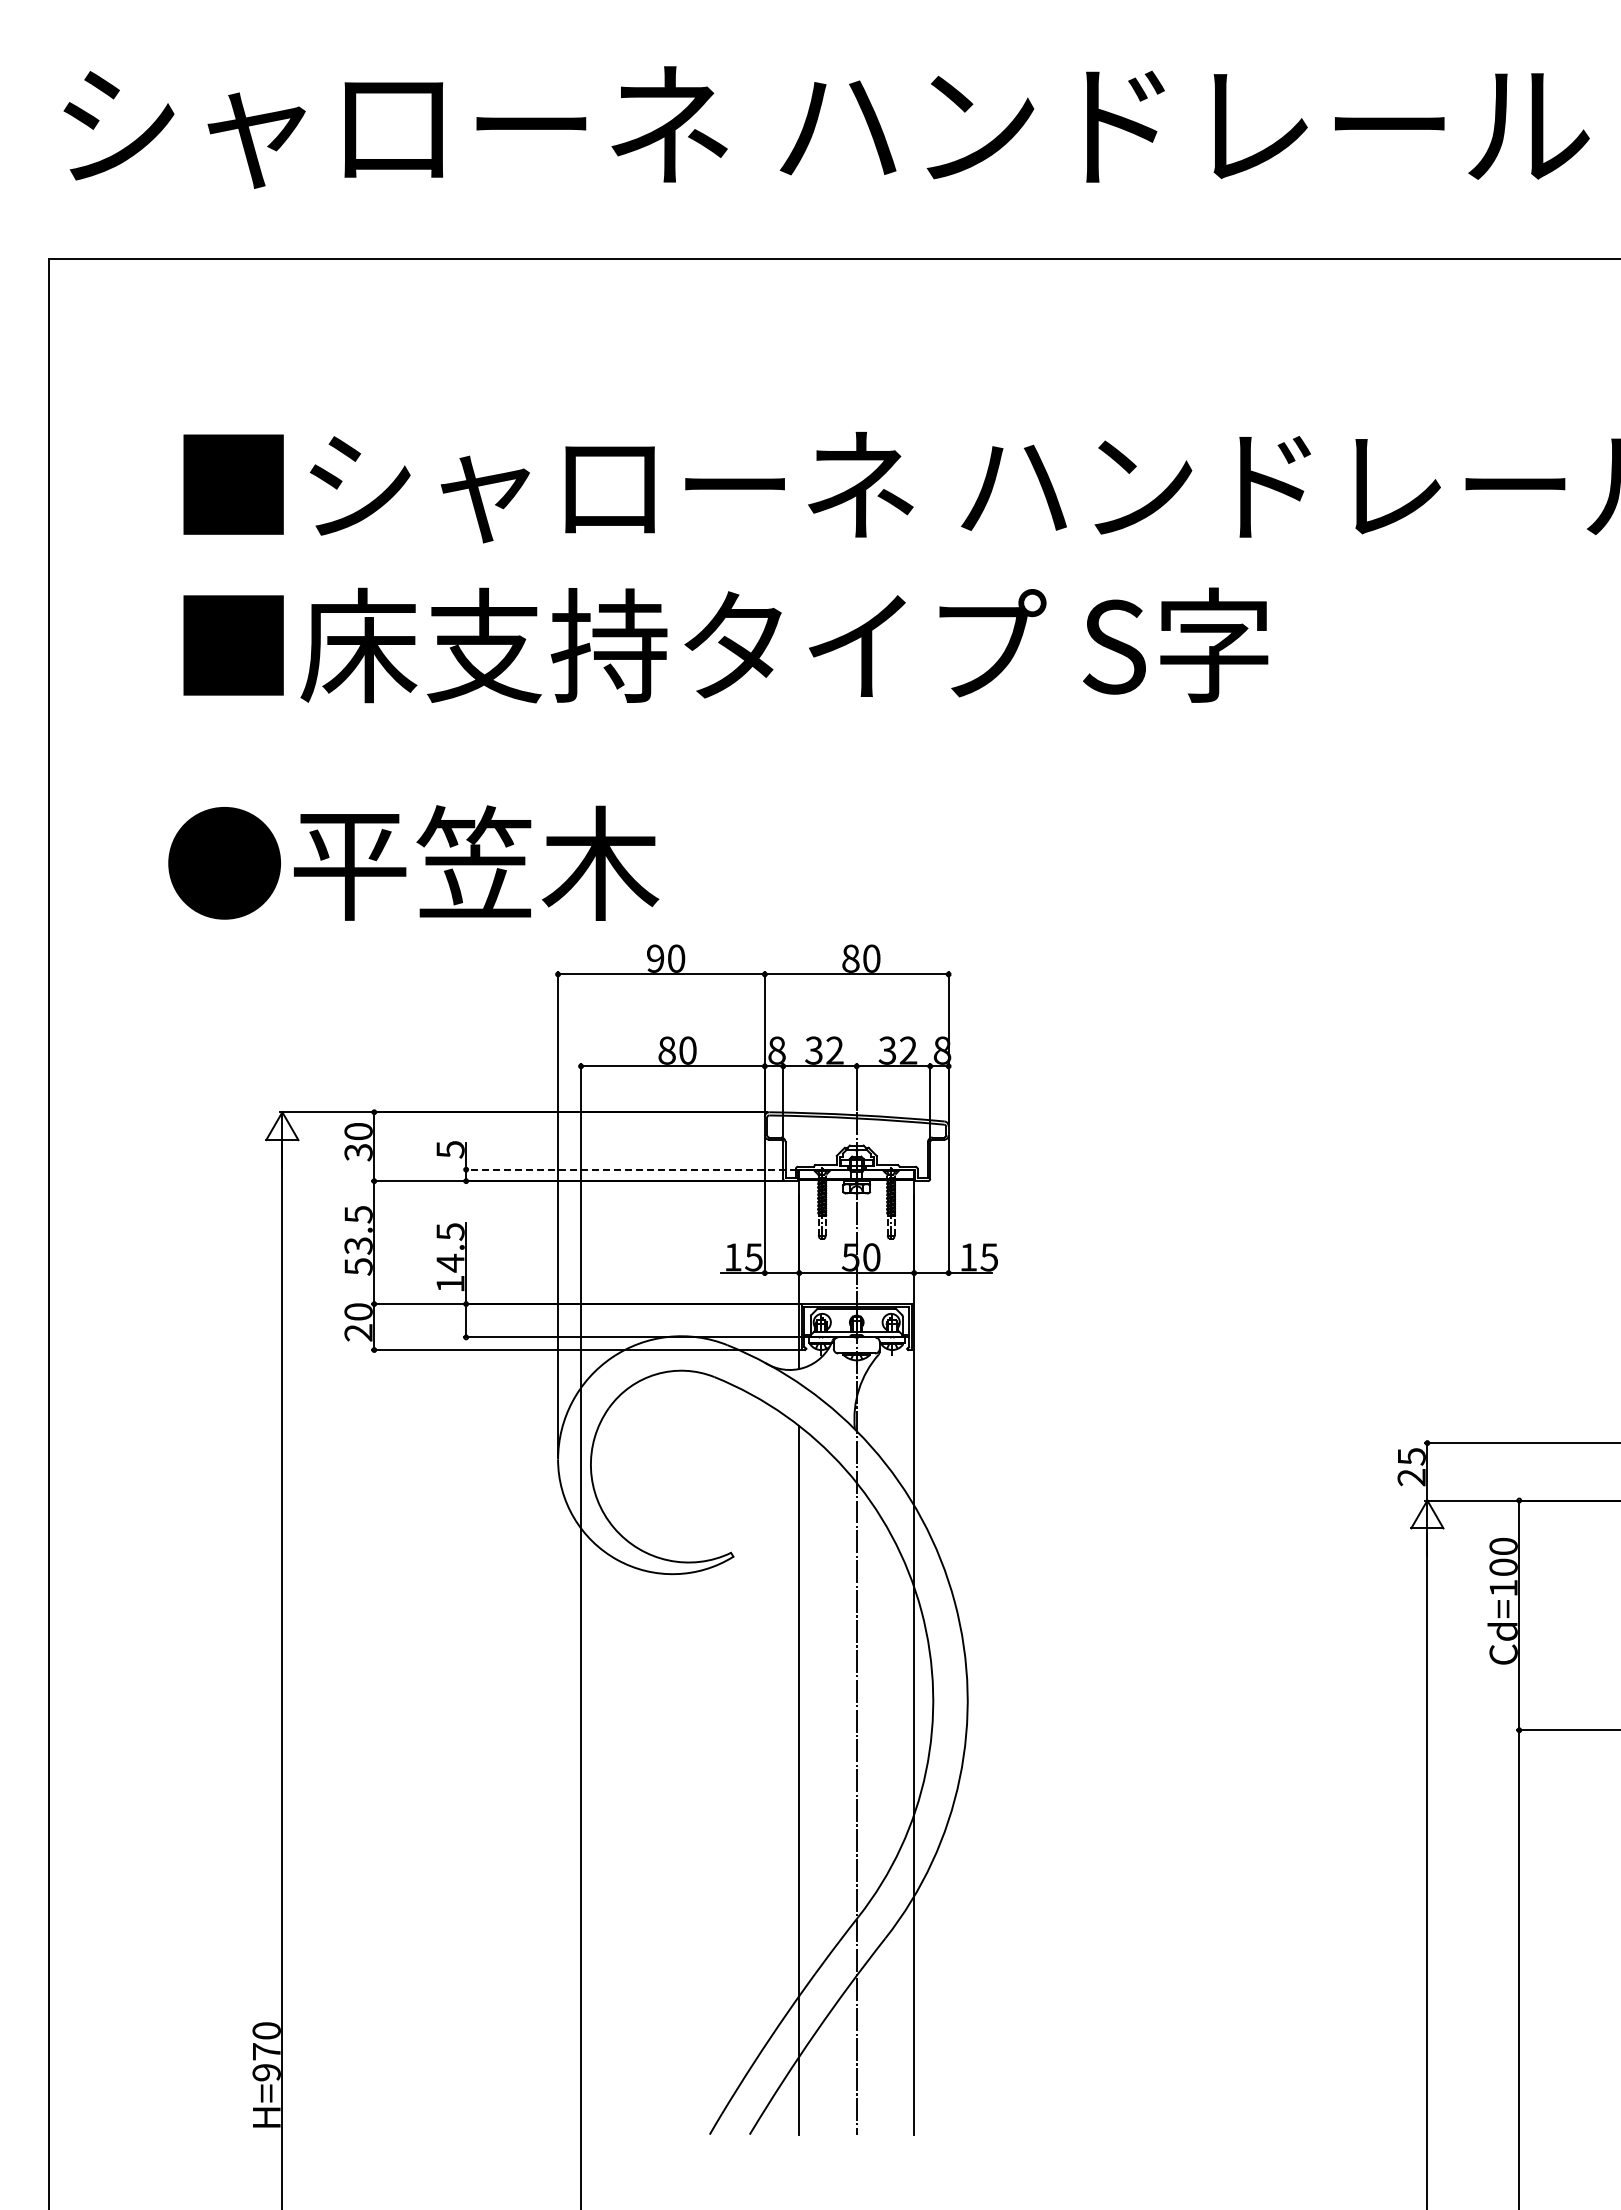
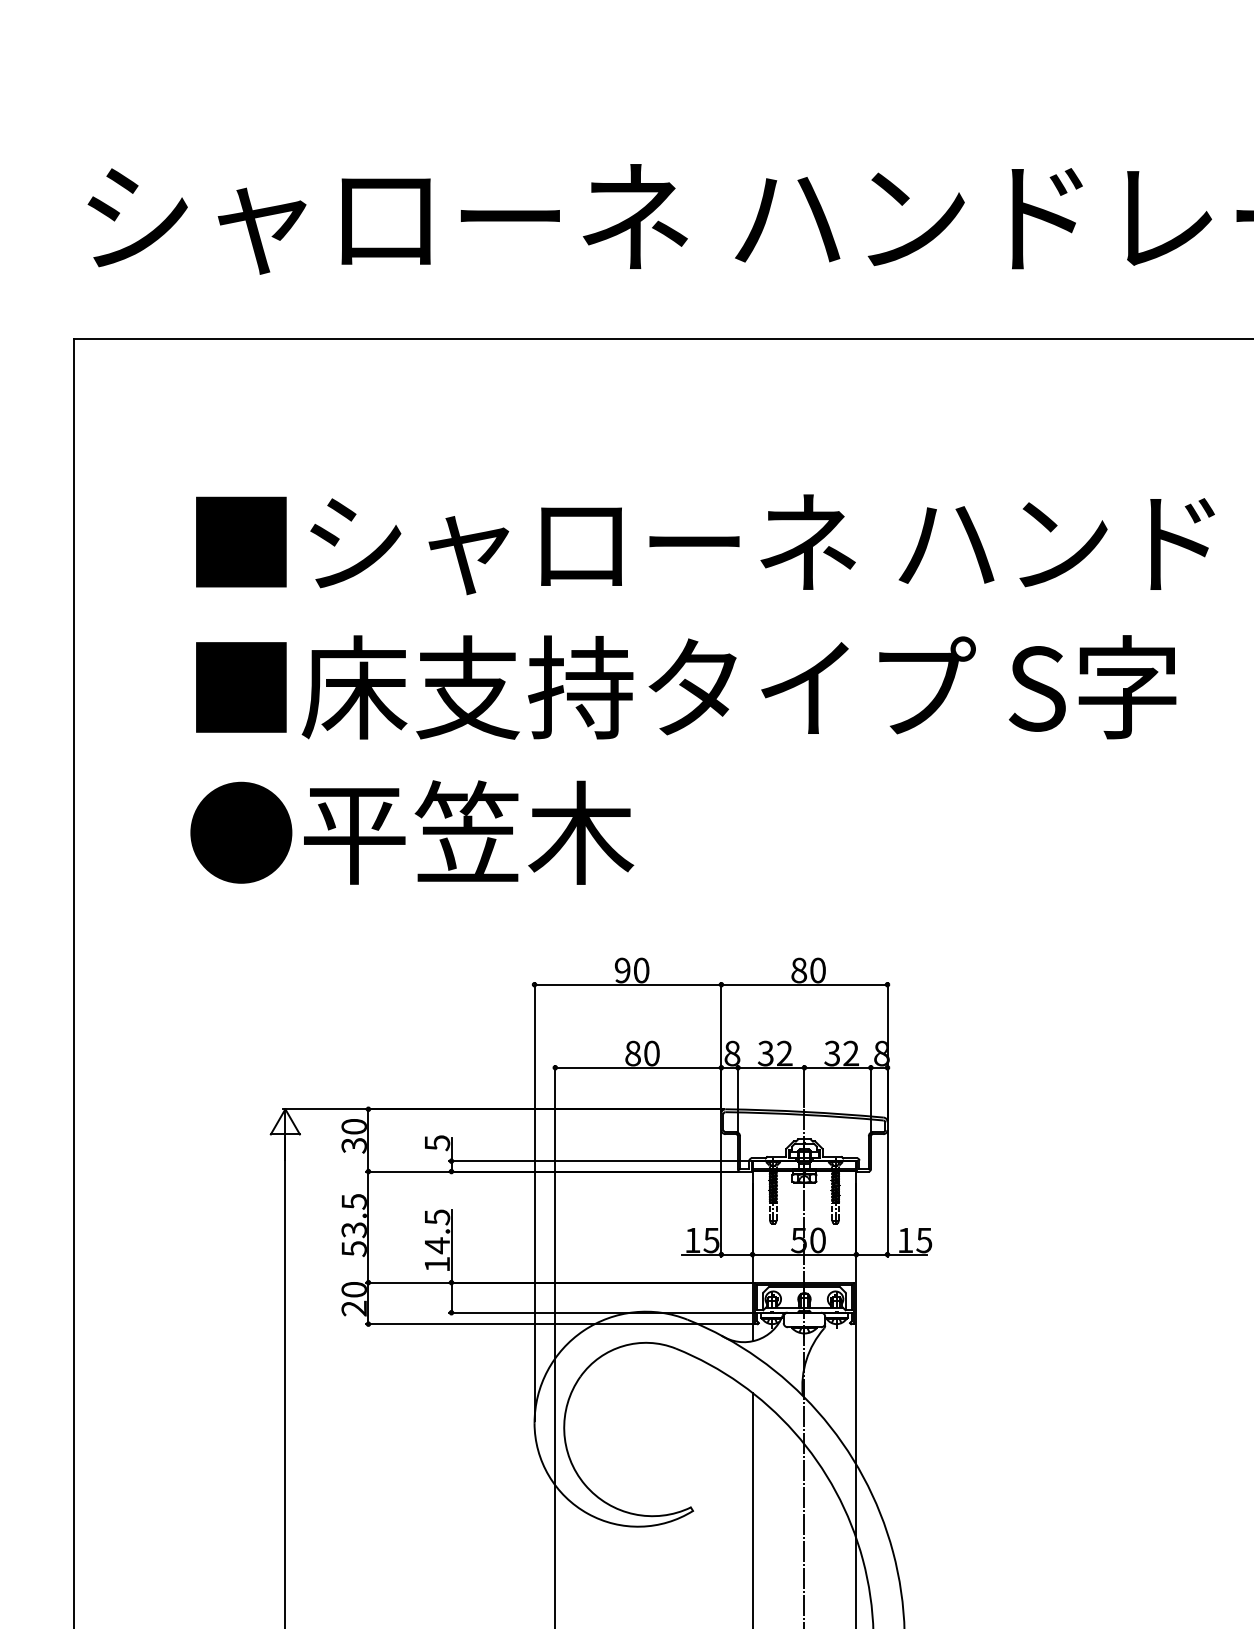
text: (413, 862) -> (412, 832), moved
line: (629, 1169) -> (599, 1161), dashed -> solid

